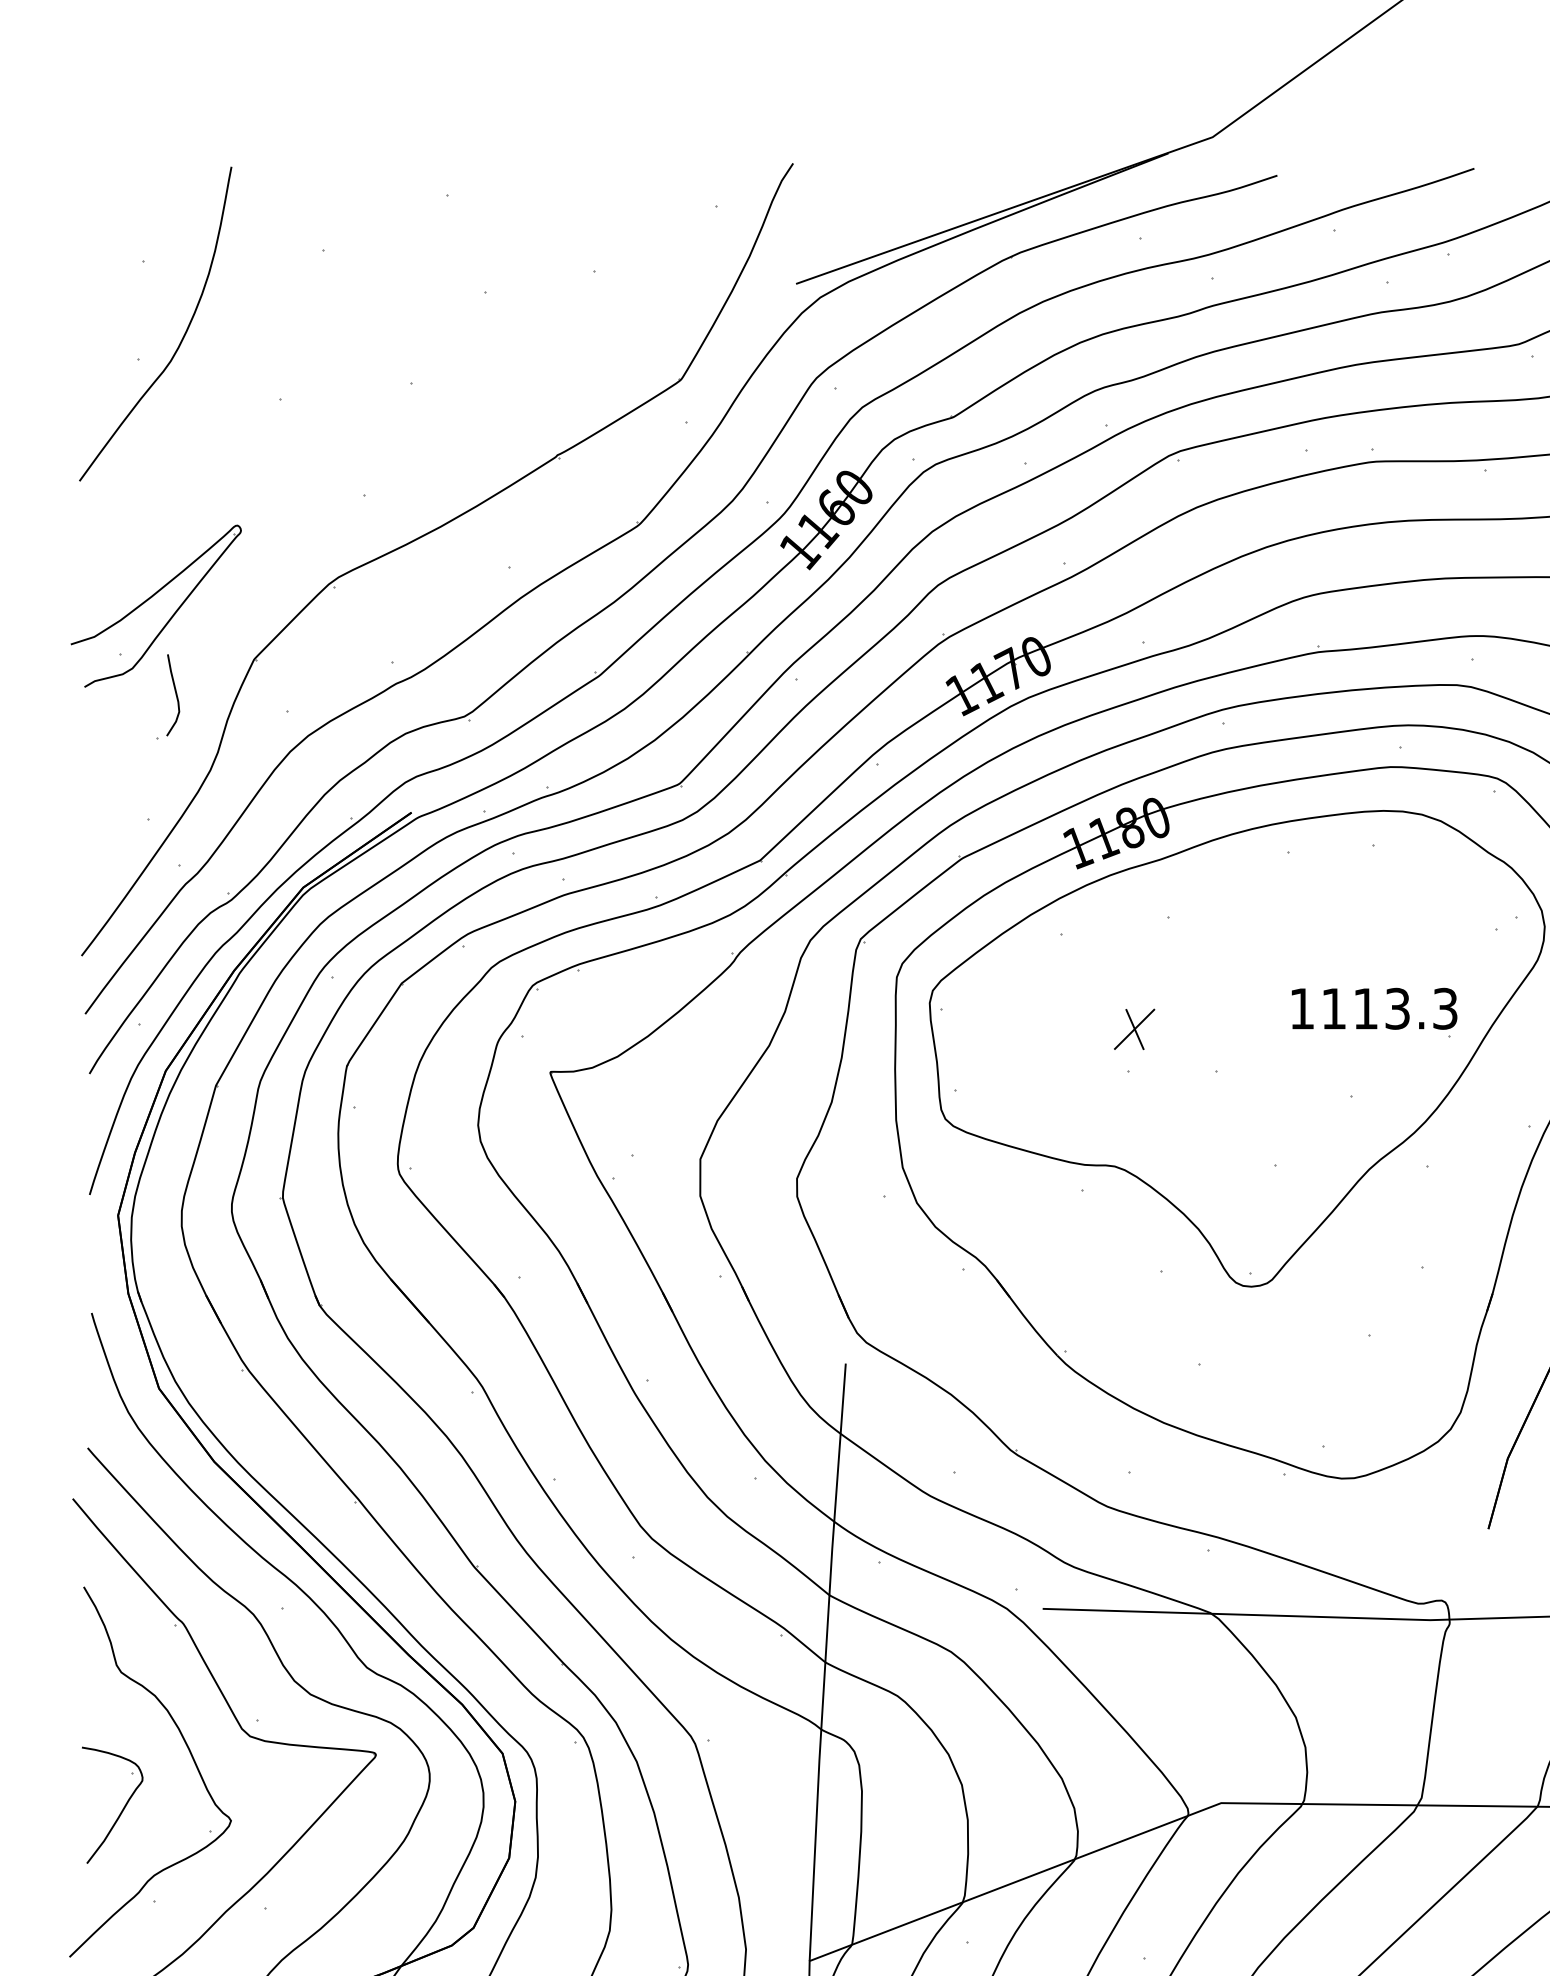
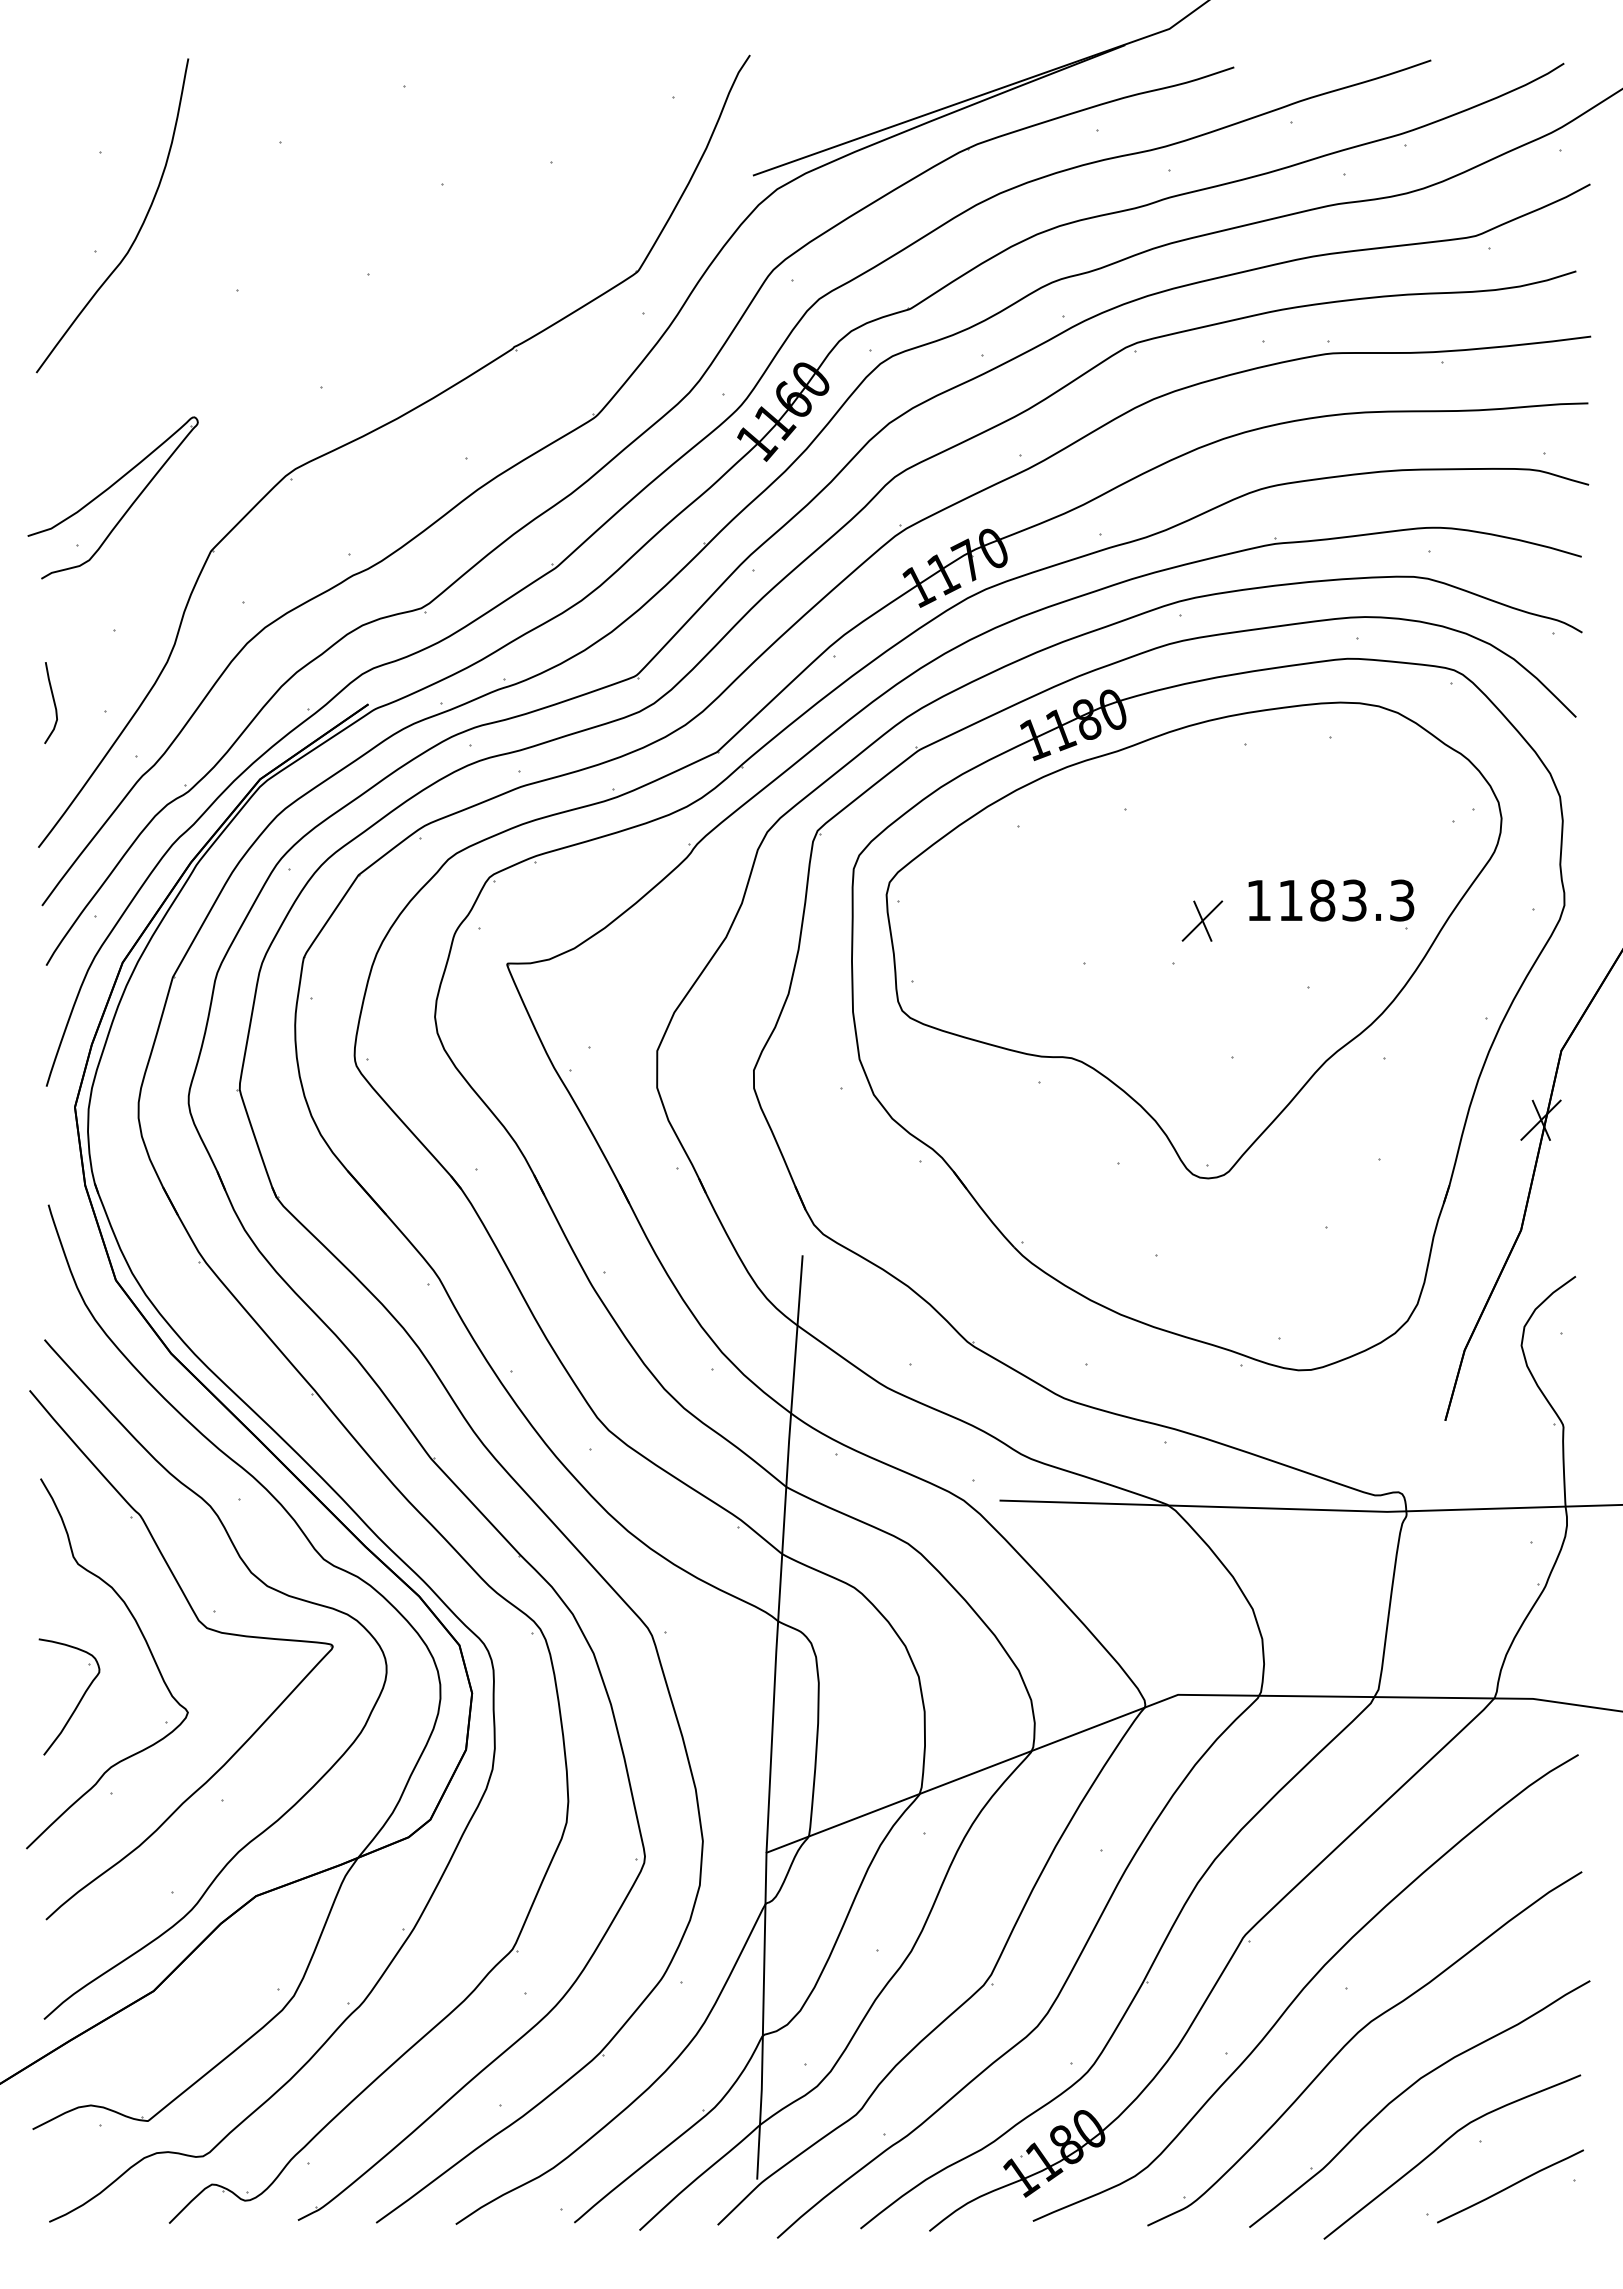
curve: (175, 695) -> (53, 703), moved
text: (1365, 1008) -> (1322, 900), 1113.3 -> 1183.3
part: (1134, 1028) -> (1202, 920), moved

